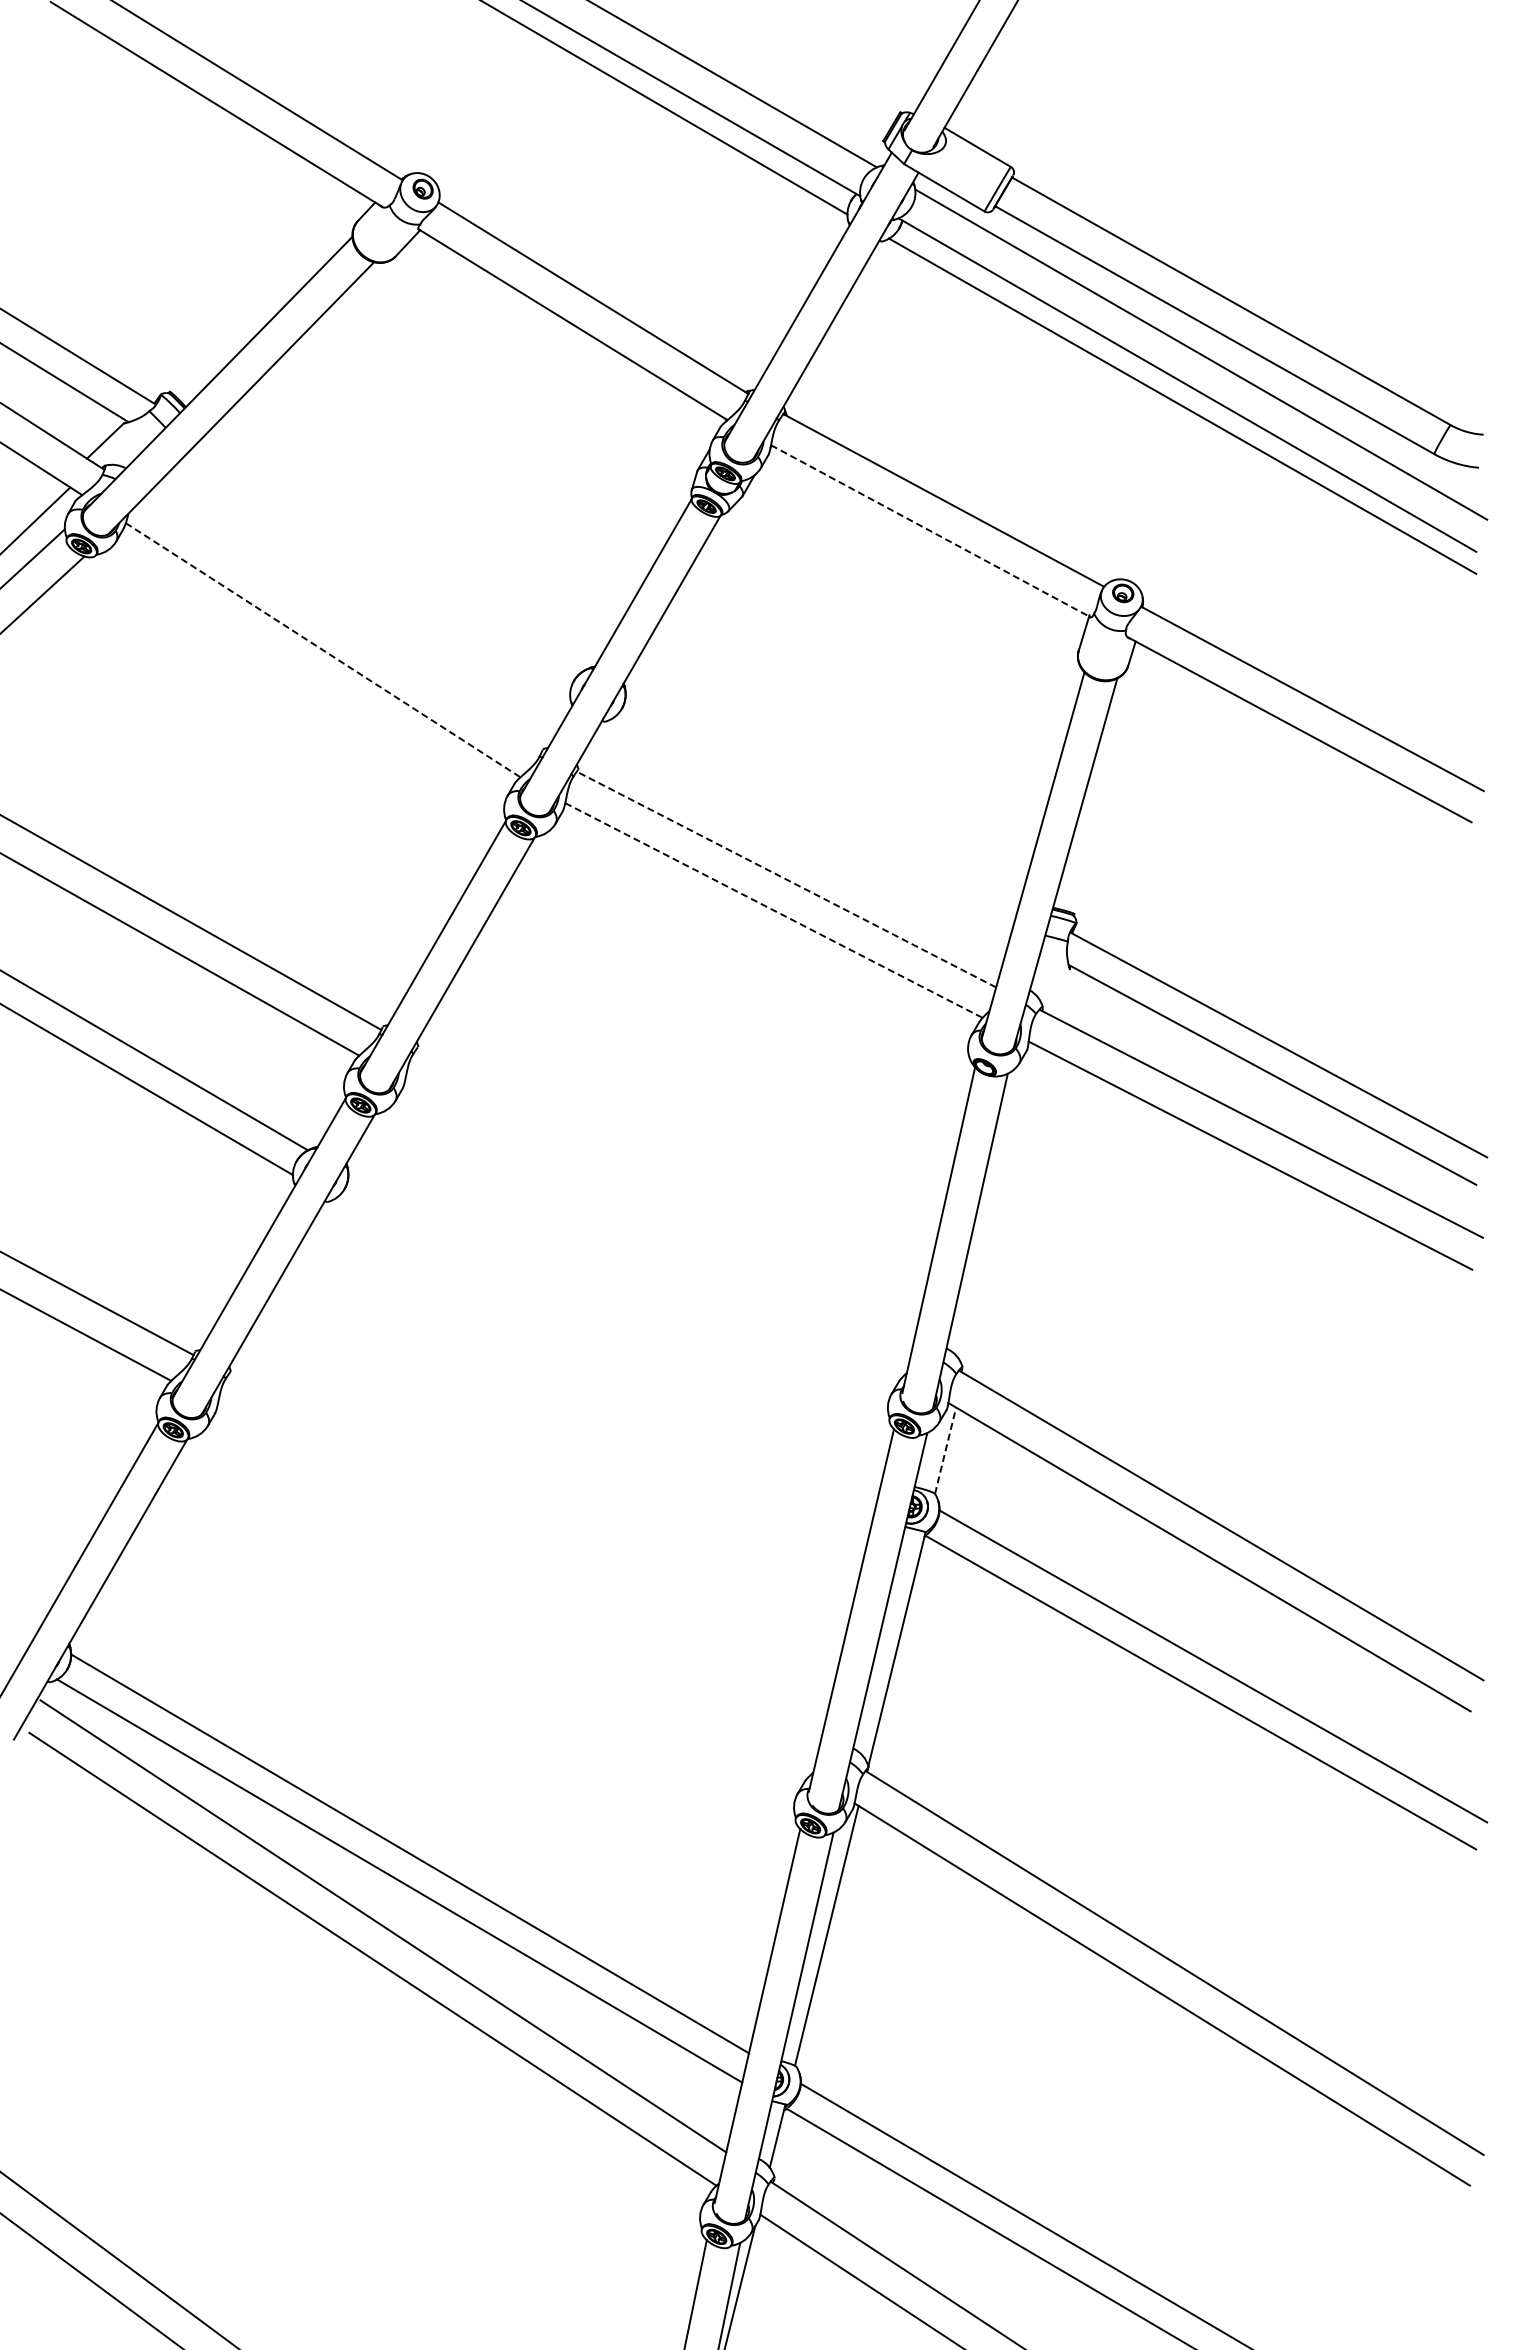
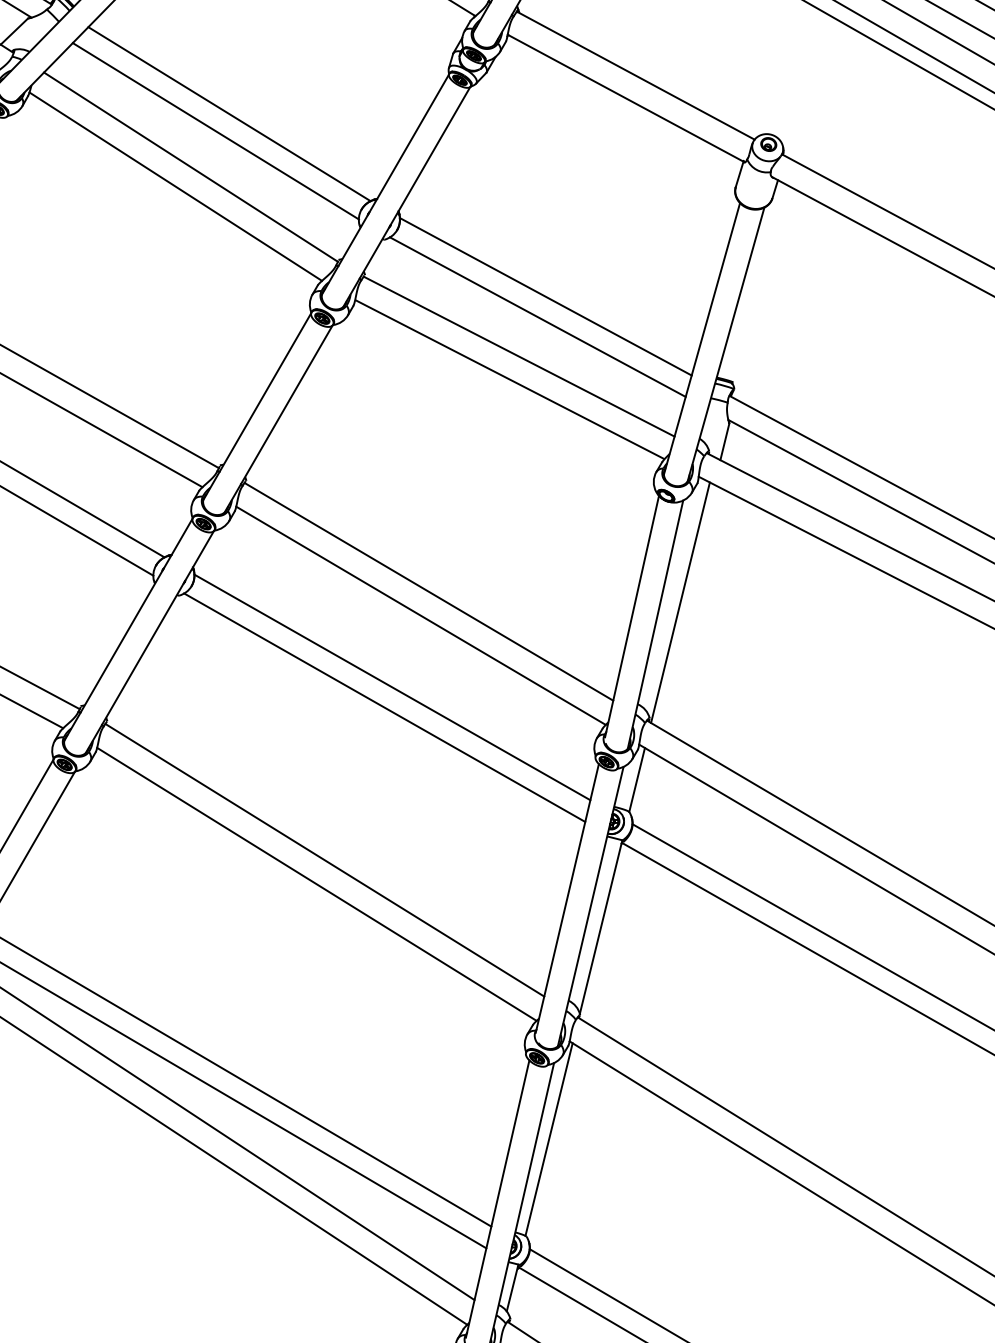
line: (930, 531) -> (625, 98), dashed -> solid
line: (395, 552) -> (229, 114), added
line: (377, 575) -> (216, 131), added
line: (343, 623) -> (190, 166), added
line: (323, 650) -> (176, 186), dashed -> solid
line: (822, 798) -> (545, 296), added
line: (811, 825) -> (537, 316), added
line: (786, 879) -> (519, 356), dashed -> solid
line: (774, 911) -> (510, 380), dashed -> solid
line: (1063, 994) -> (724, 441), added
line: (664, 1196) -> (428, 591), added
line: (1003, 1211) -> (680, 602), added
line: (653, 1228) -> (420, 615), added
line: (615, 1325) -> (392, 687), added
line: (604, 1352) -> (384, 707), added
line: (945, 1450) -> (637, 779), dashed -> solid
line: (524, 1558) -> (324, 859), added
line: (513, 1591) -> (316, 884), added

